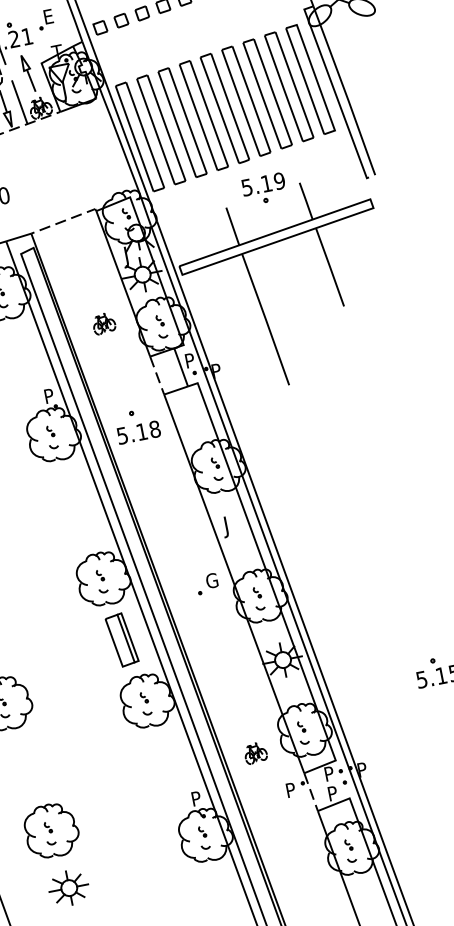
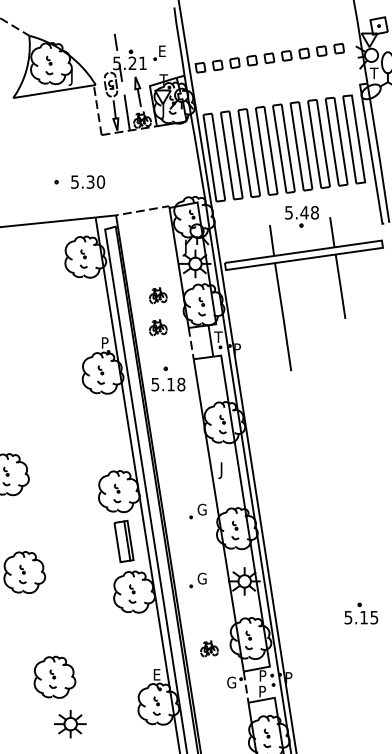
text: (272, 182) -> (309, 212), 5.19 -> 5.48
text: (189, 359) -> (218, 336), P -> T
part: (112, 363) -> (158, 327), added
part: (223, 670) -> (197, 580), added
text: (291, 789) -> (231, 682), P -> G
text: (196, 798) -> (157, 674), P -> E
part: (50, 829) -> (54, 676), moved
part: (68, 887) -> (70, 723), moved

